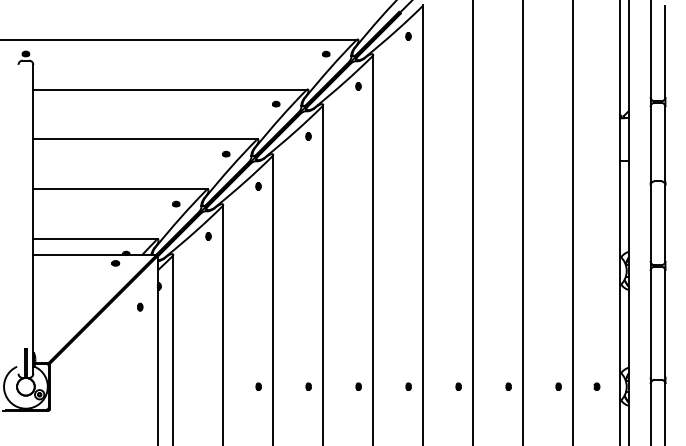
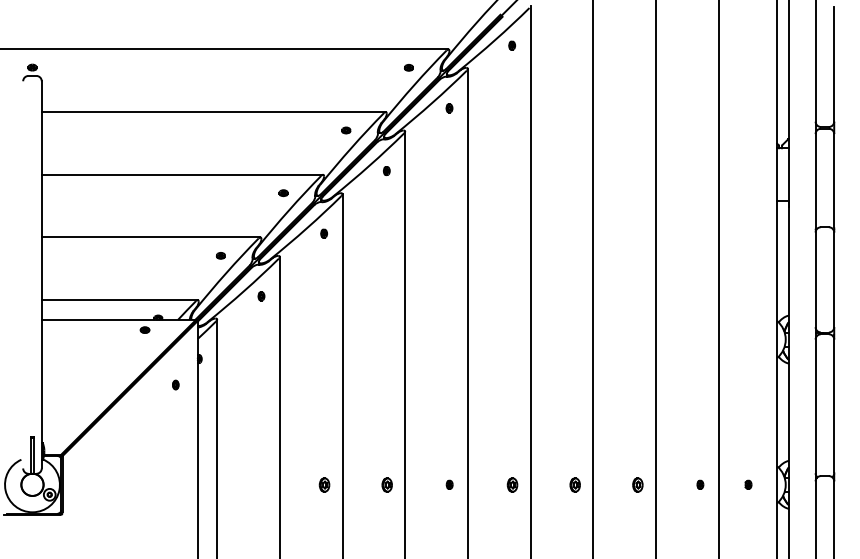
part: (258, 386) -> (324, 484), size x1.6
part: (308, 386) -> (386, 484), size x1.6
part: (408, 386) -> (512, 484), size x1.6
part: (458, 386) -> (574, 484), size x1.6
part: (508, 386) -> (637, 484), size x1.6

